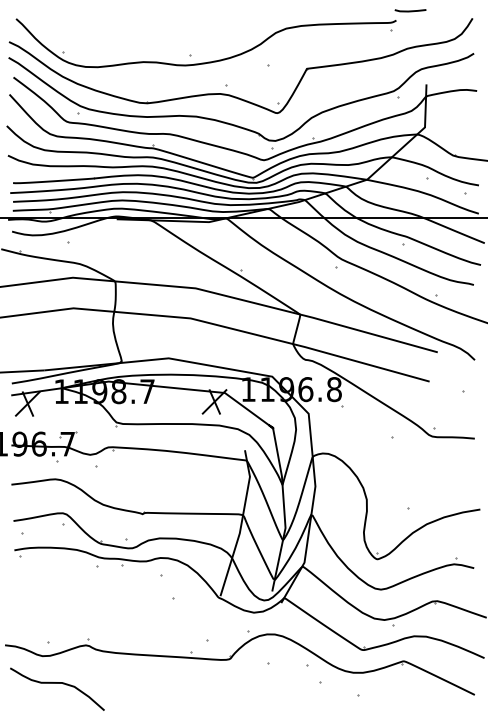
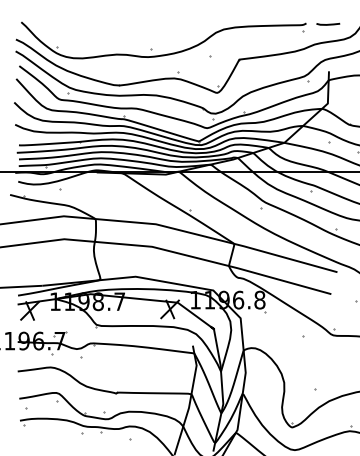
line: (410, 10) -> (328, 24), moved

